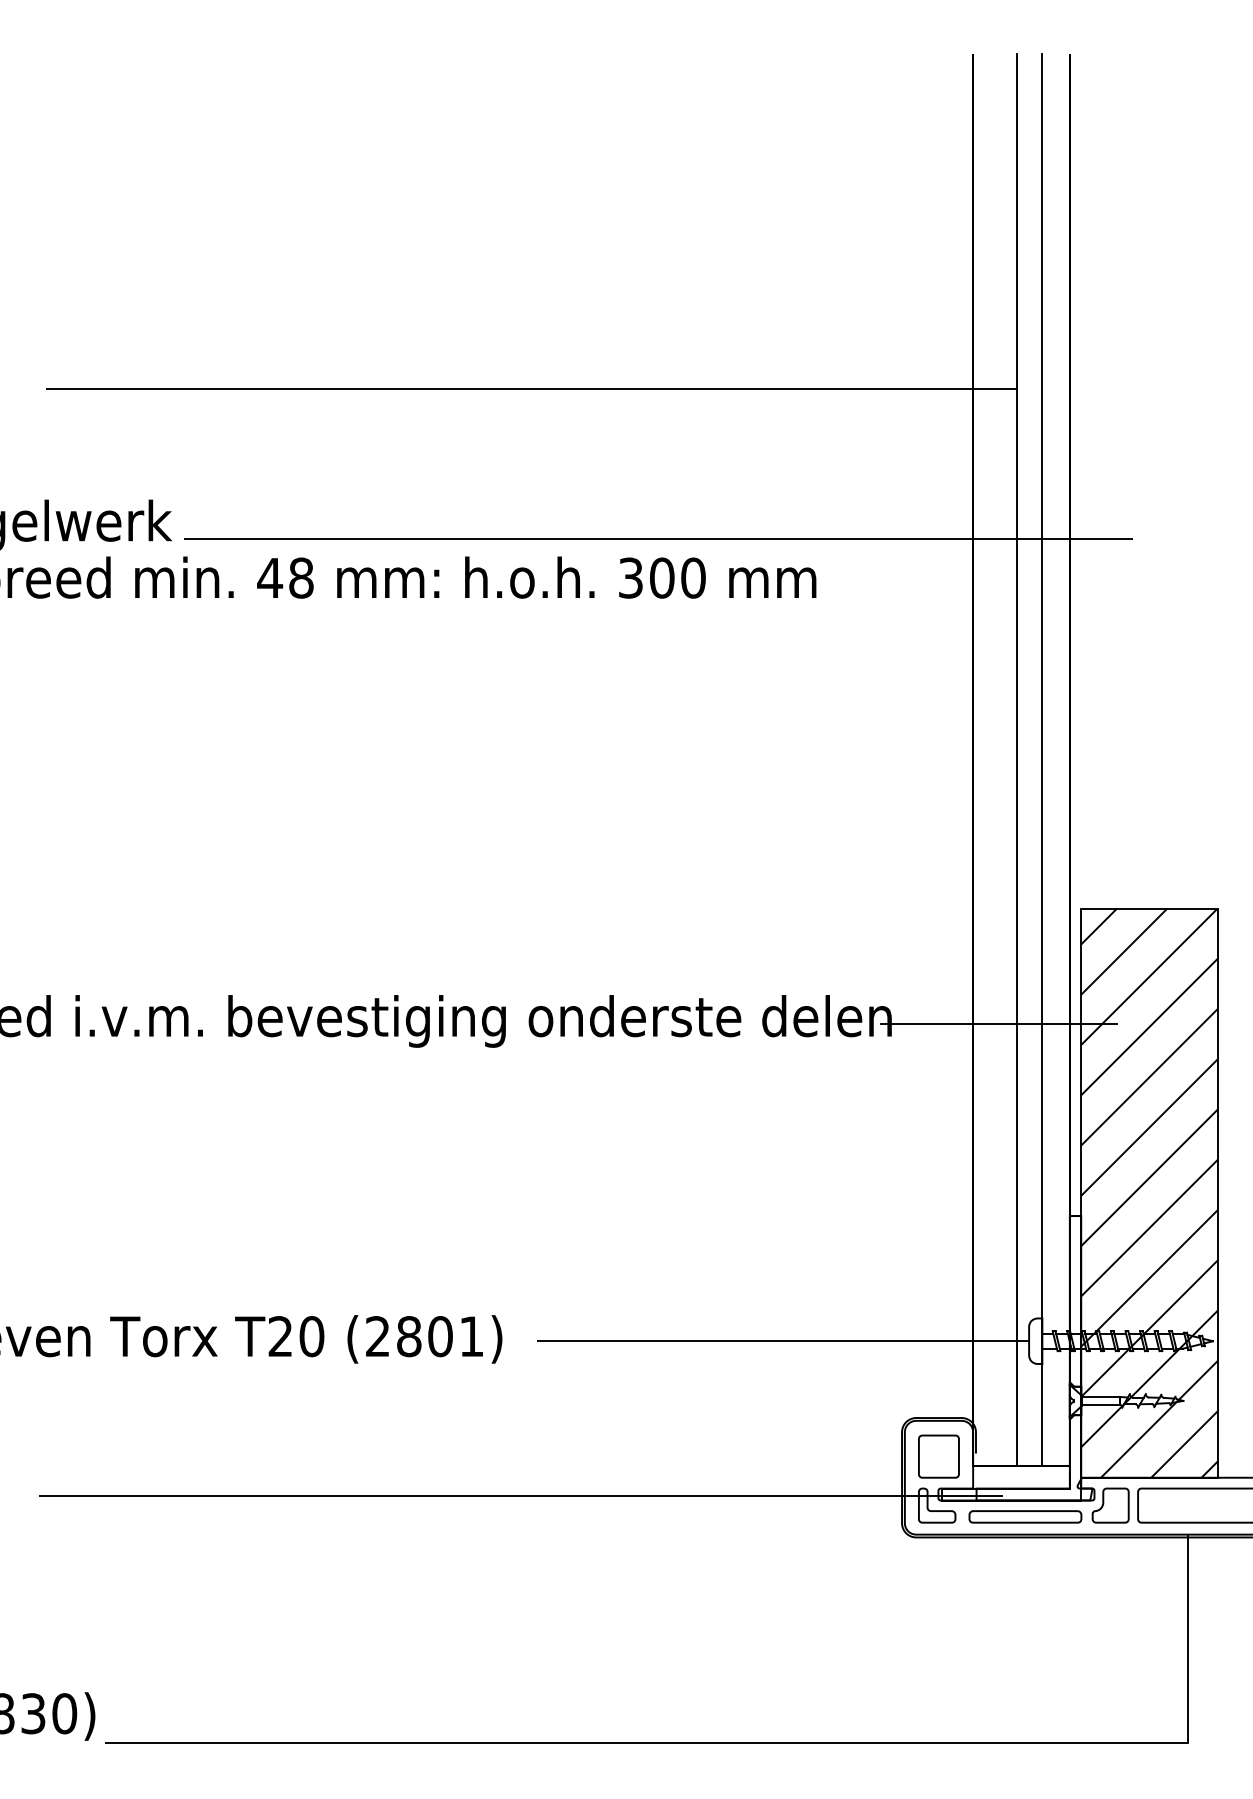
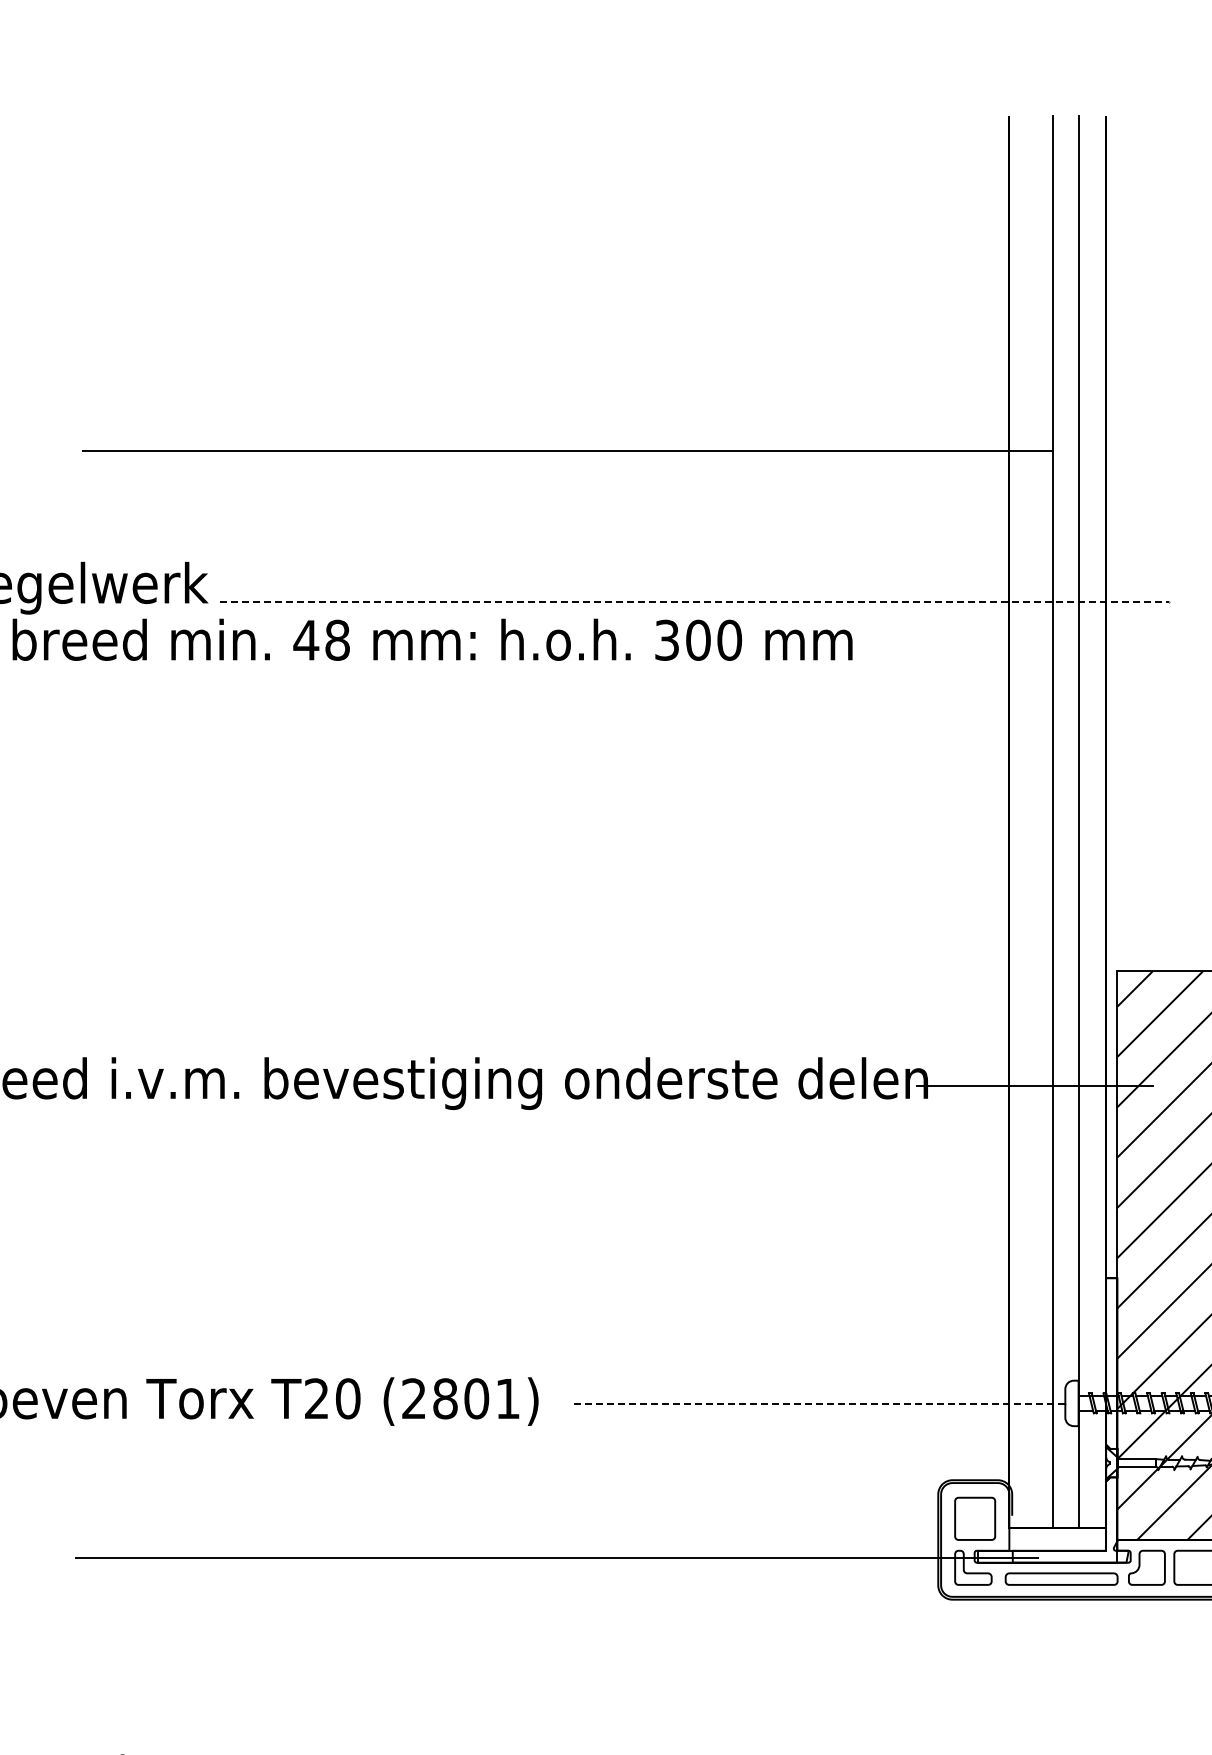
line: (659, 539) -> (695, 601), solid -> dashed
line: (784, 1341) -> (820, 1403), solid -> dashed

